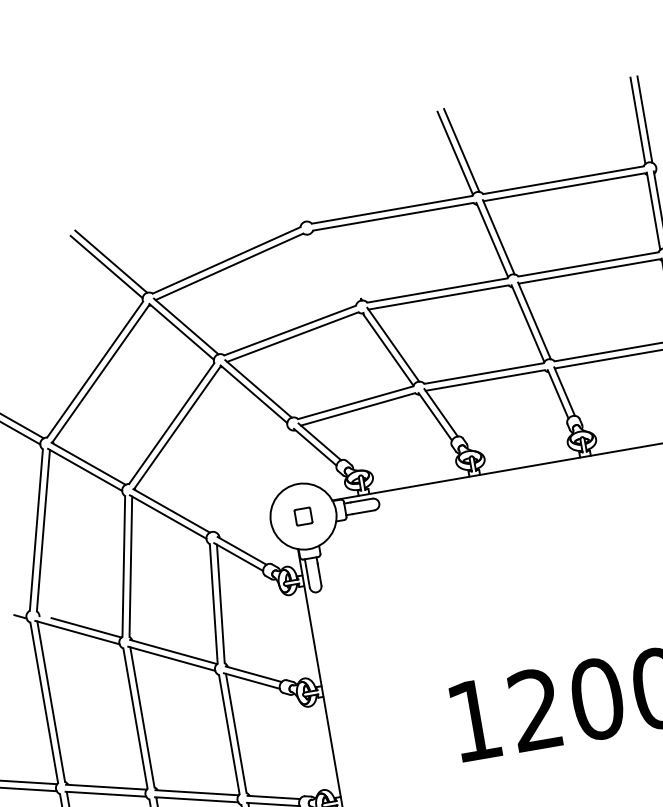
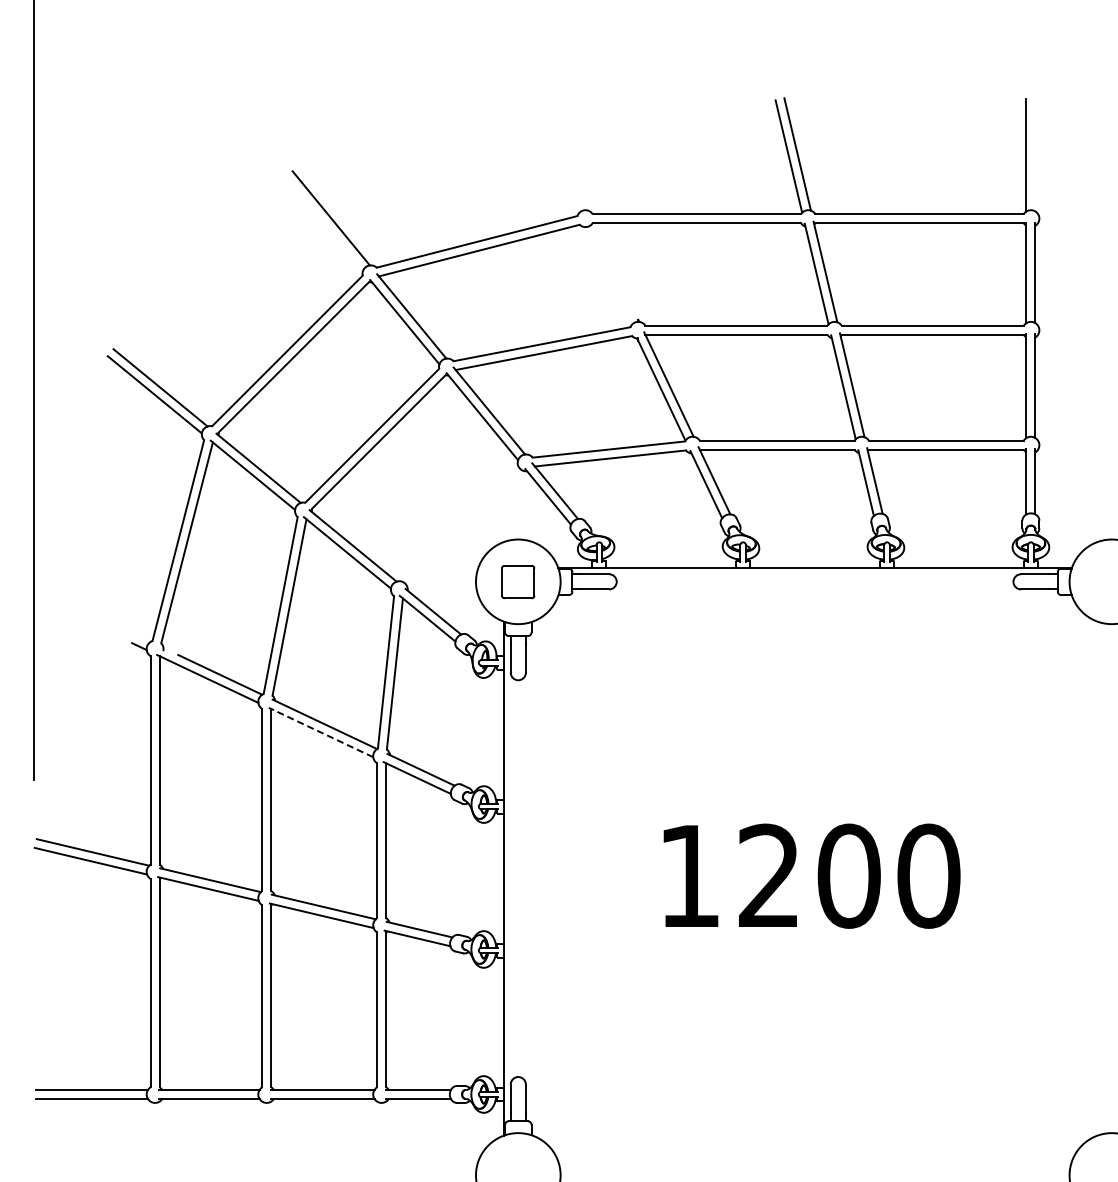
line: (644, 119) -> (1035, 155), removed
line: (106, 267) -> (323, 224), removed
part: (303, 516) -> (518, 581), size x1.6
line: (172, 658) -> (321, 732), solid -> dashed

